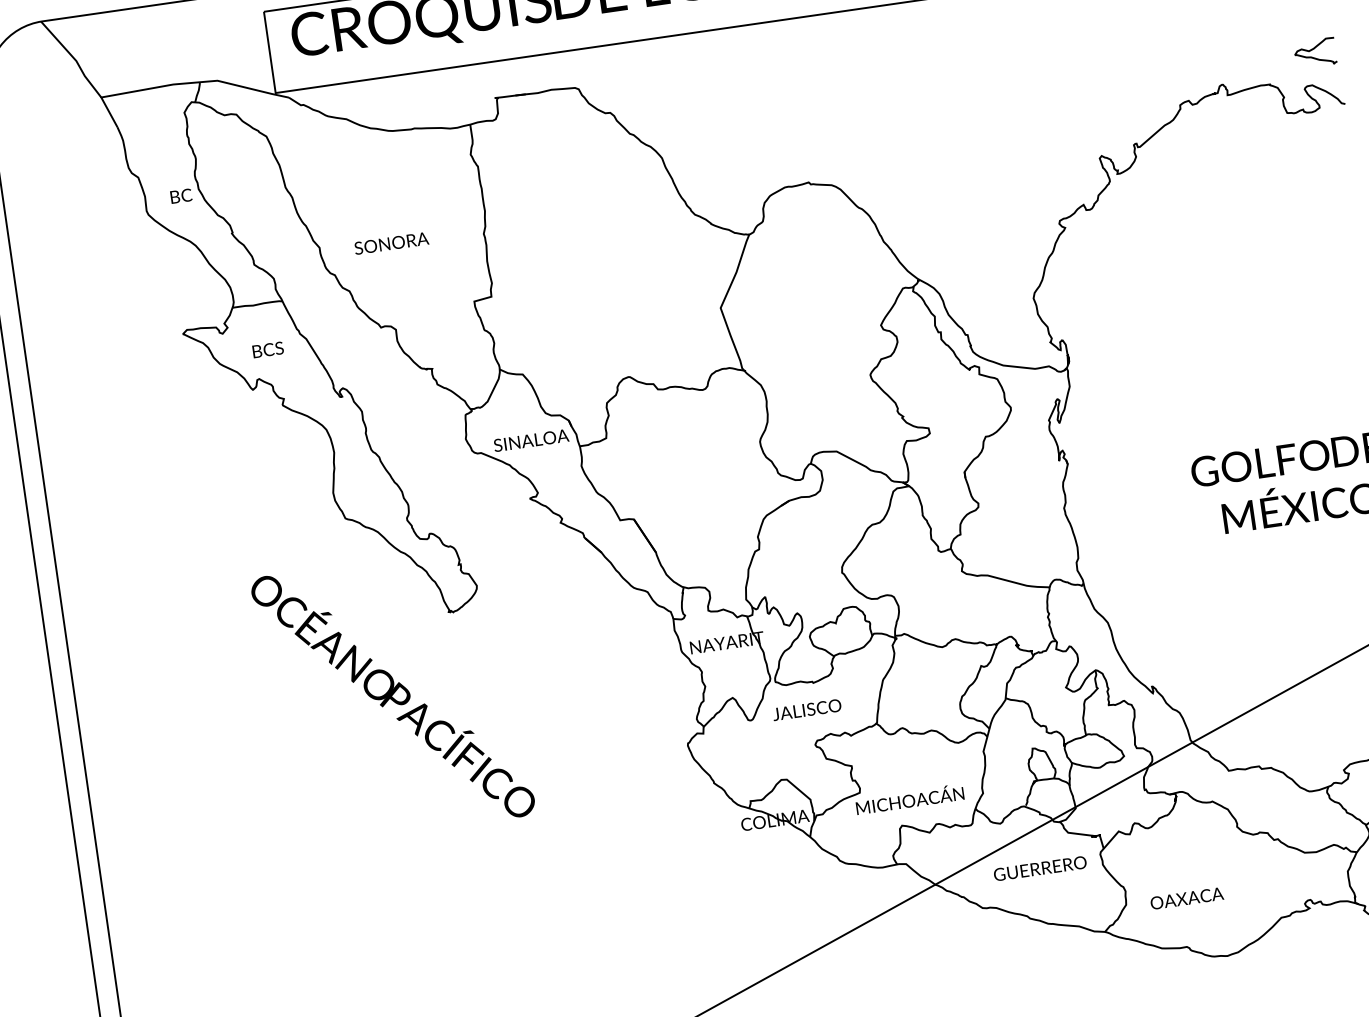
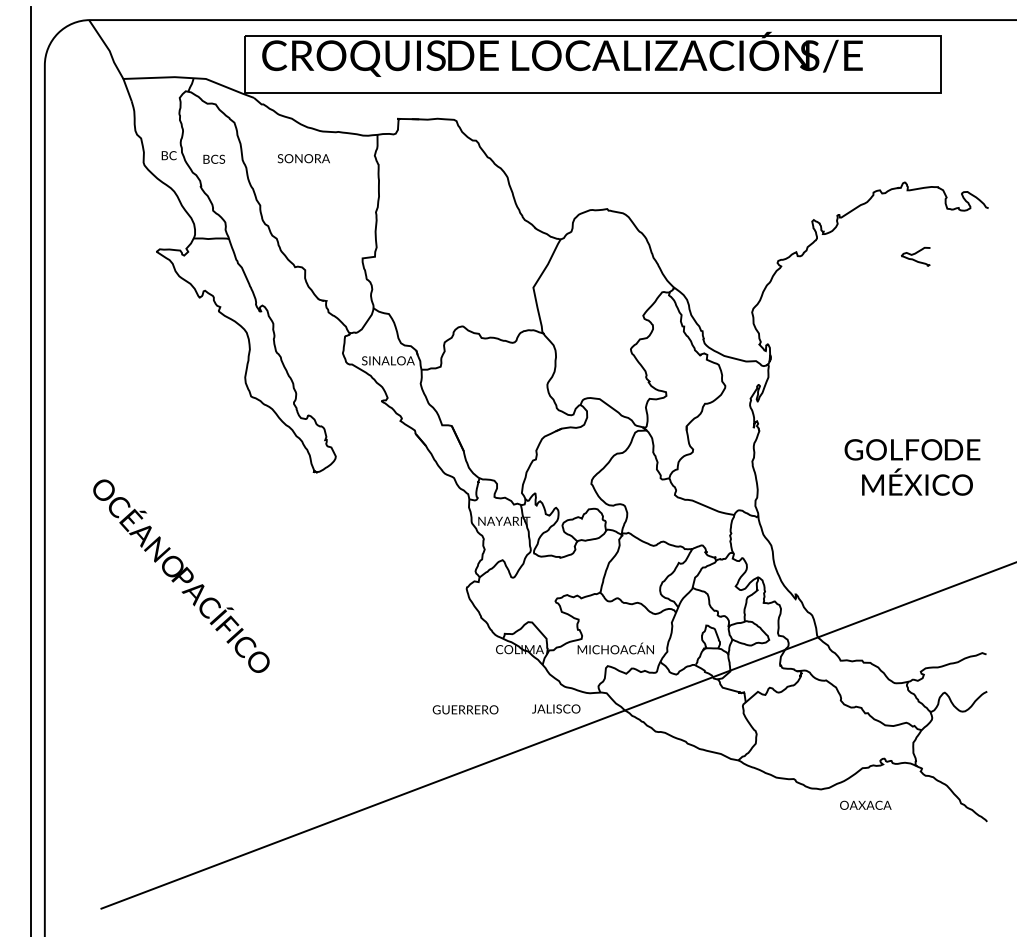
curve: (1314, 49) -> (915, 254), moved
text: (391, 243) -> (303, 158), moved
text: (268, 348) -> (214, 158), moved
text: (393, 695) -> (181, 575), moved
text: (807, 709) -> (556, 708), moved
text: (1040, 868) -> (465, 709), moved
text: (1186, 897) -> (865, 804), moved

